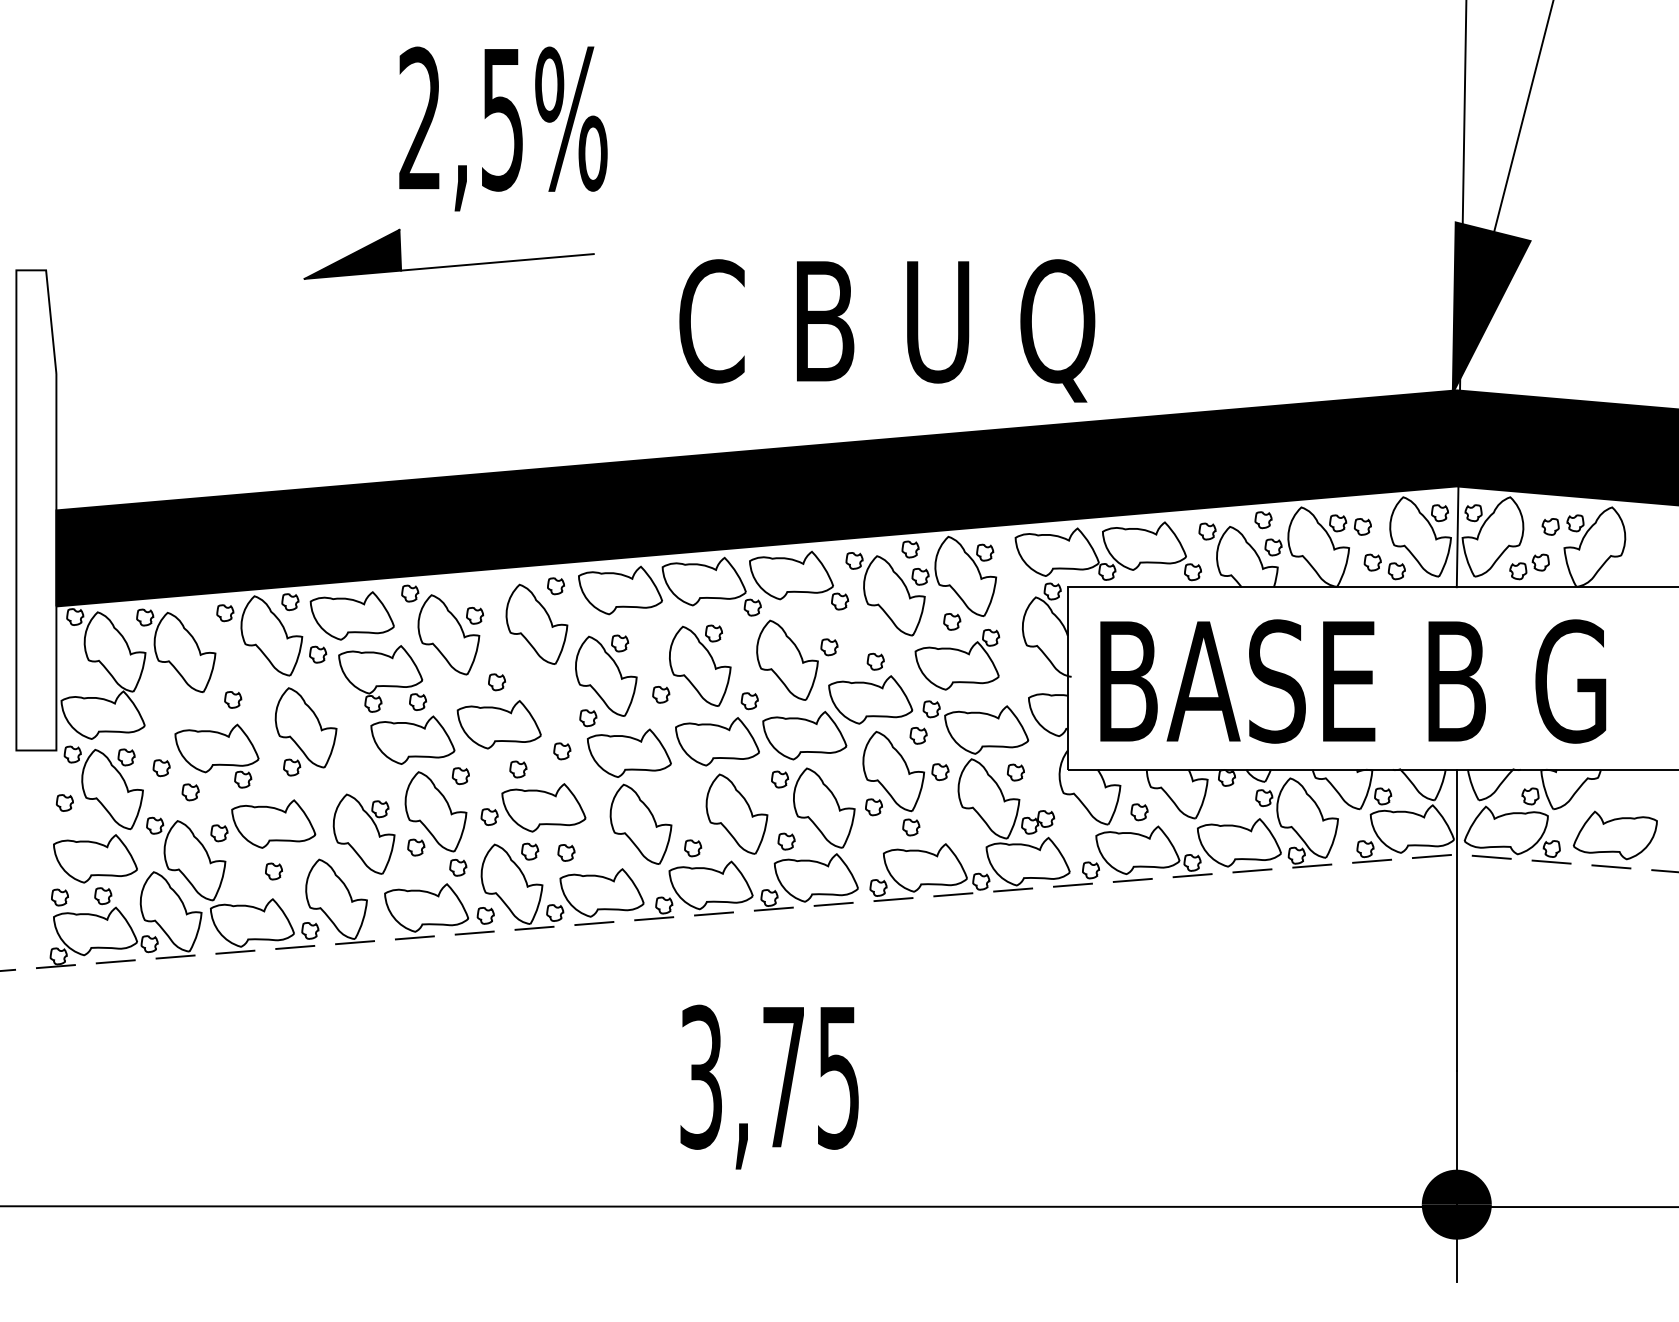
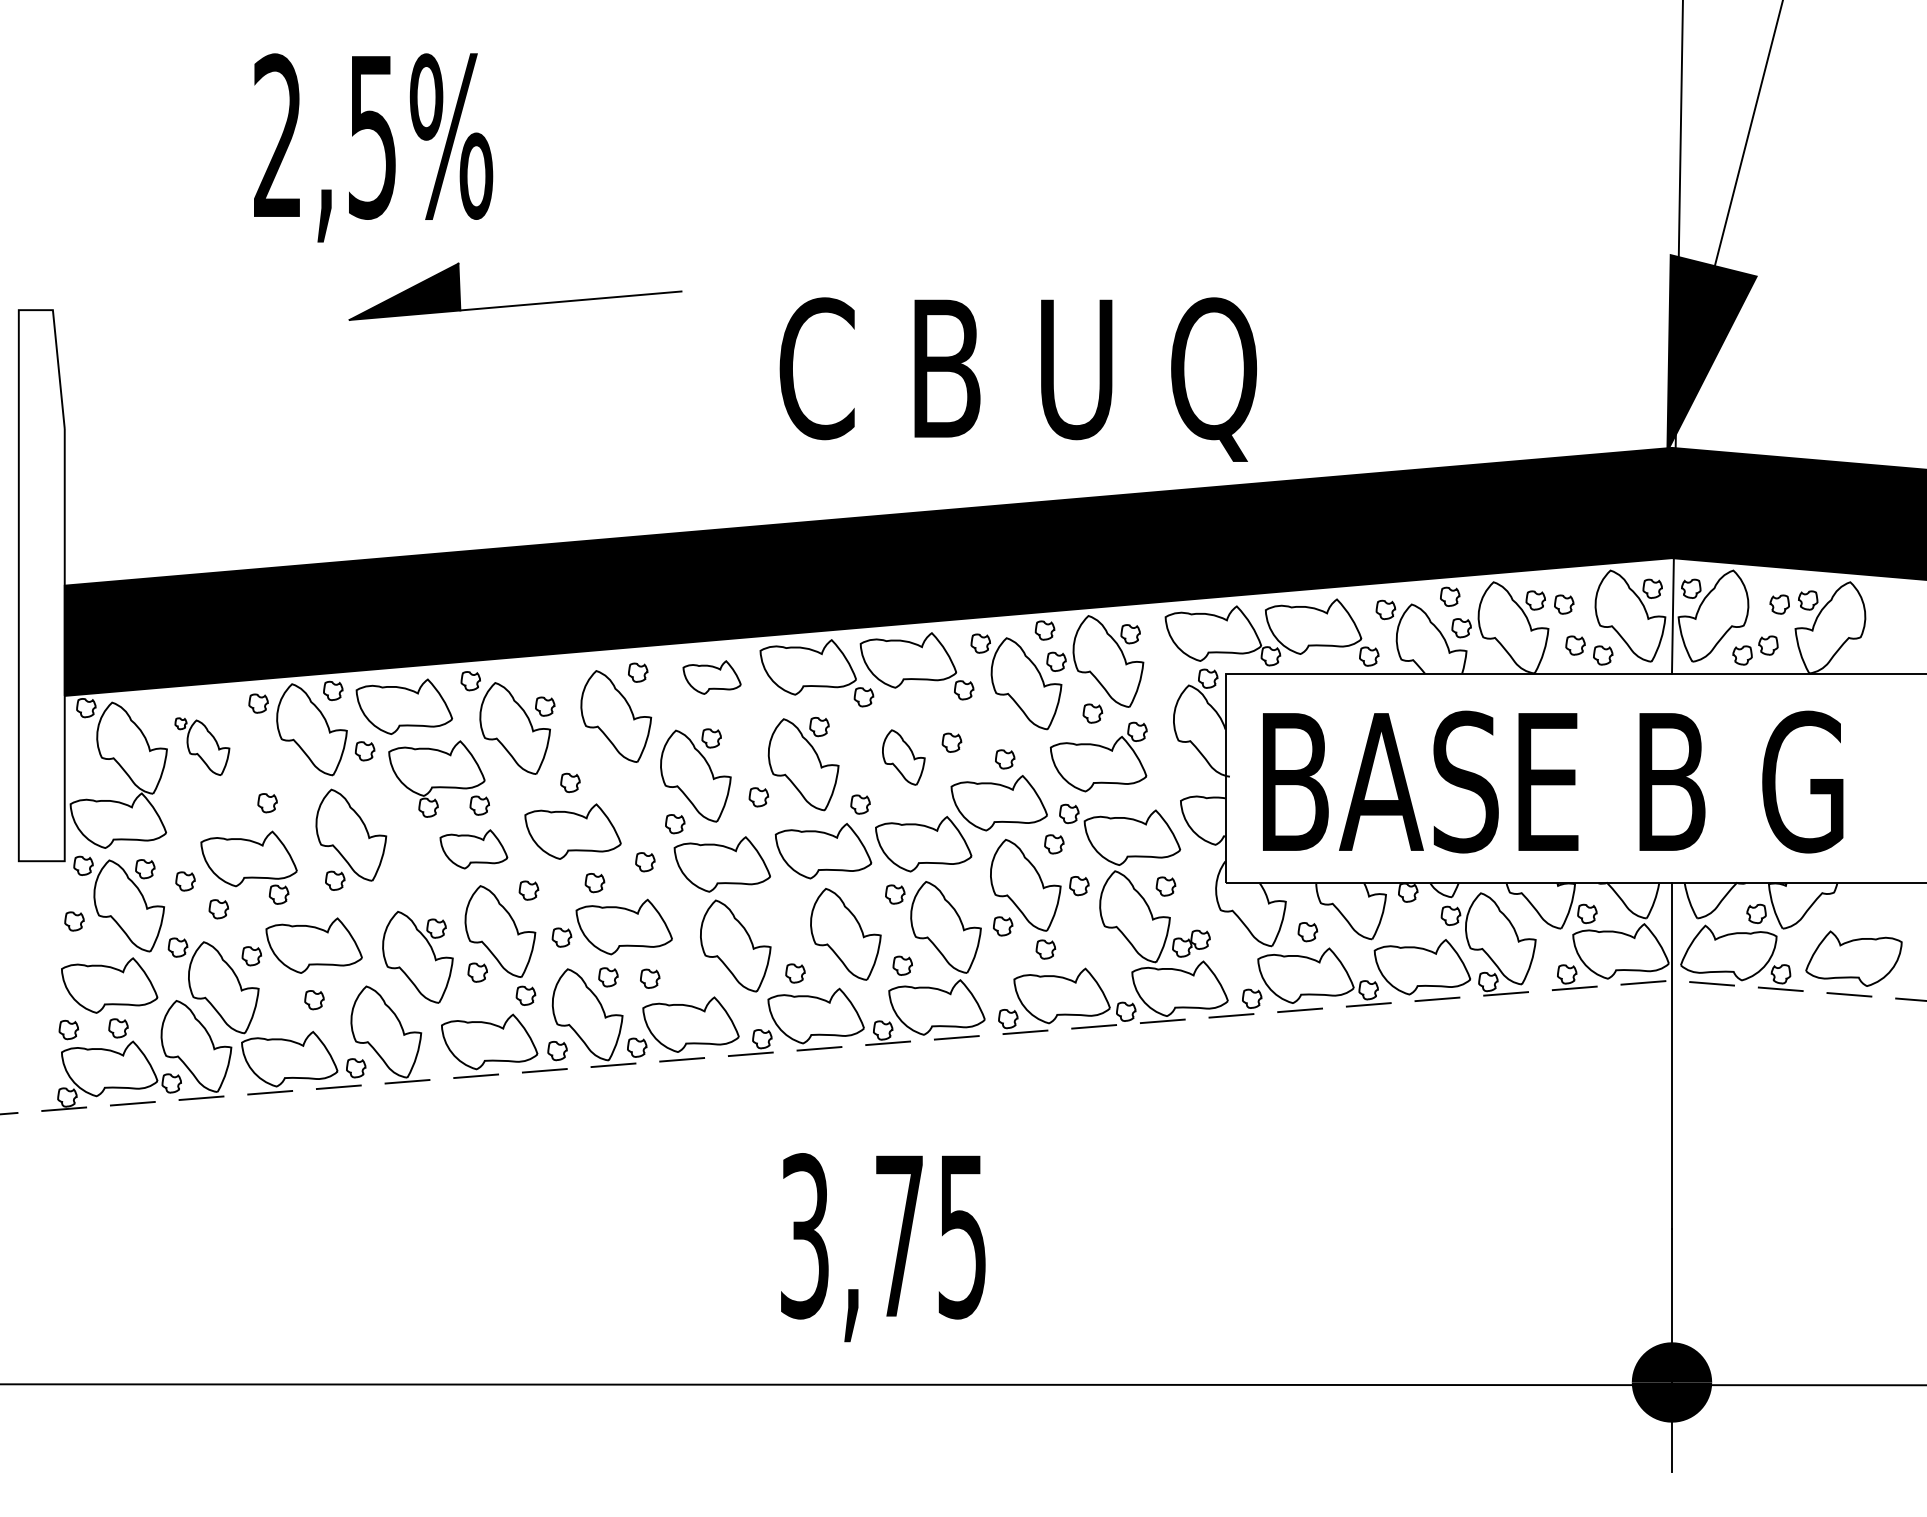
text: (503, 128) -> (373, 147), moved
part: (620, 590) -> (712, 677), size x0.6
part: (176, 650) -> (202, 746), size x0.6
part: (787, 659) -> (903, 756), size x0.6
part: (412, 739) -> (473, 848), size x0.7

